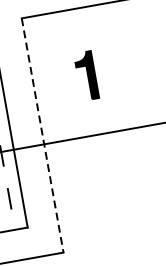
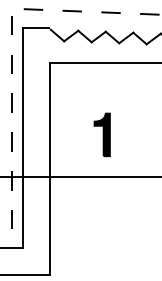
part: (85, 75) -> (101, 134), moved
line: (42, 135) -> (50, 169), dashed -> solid

